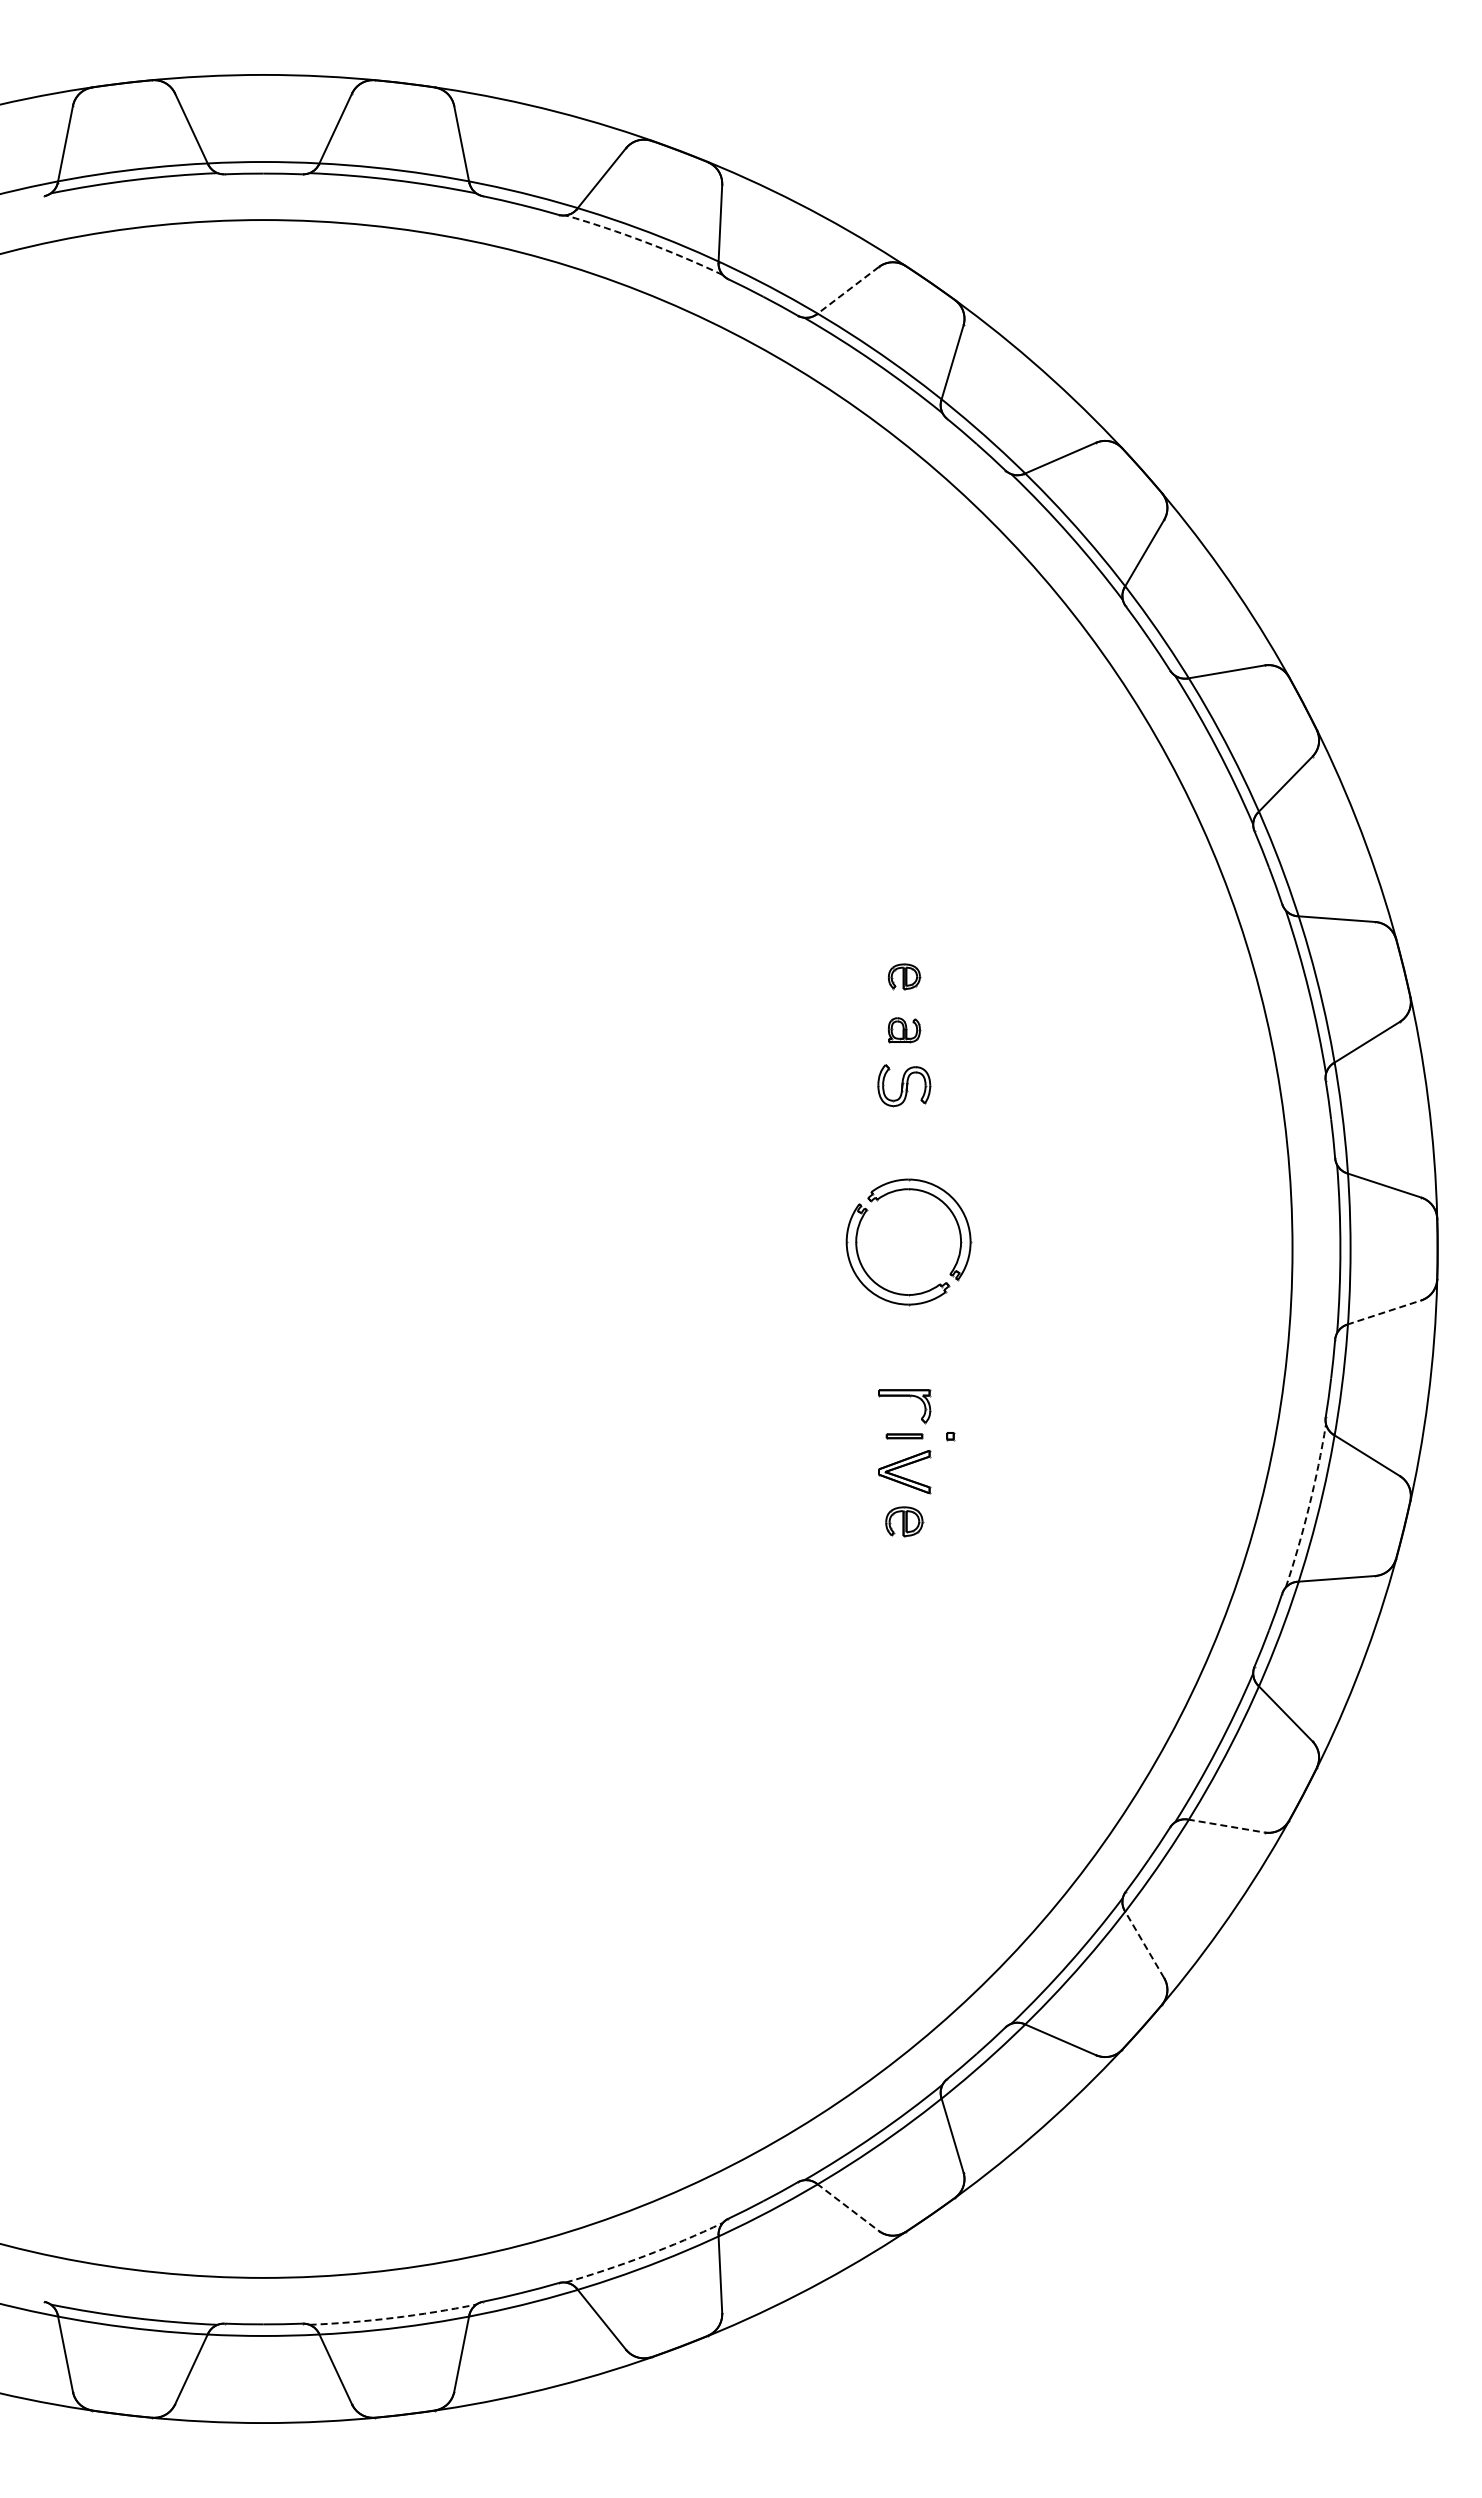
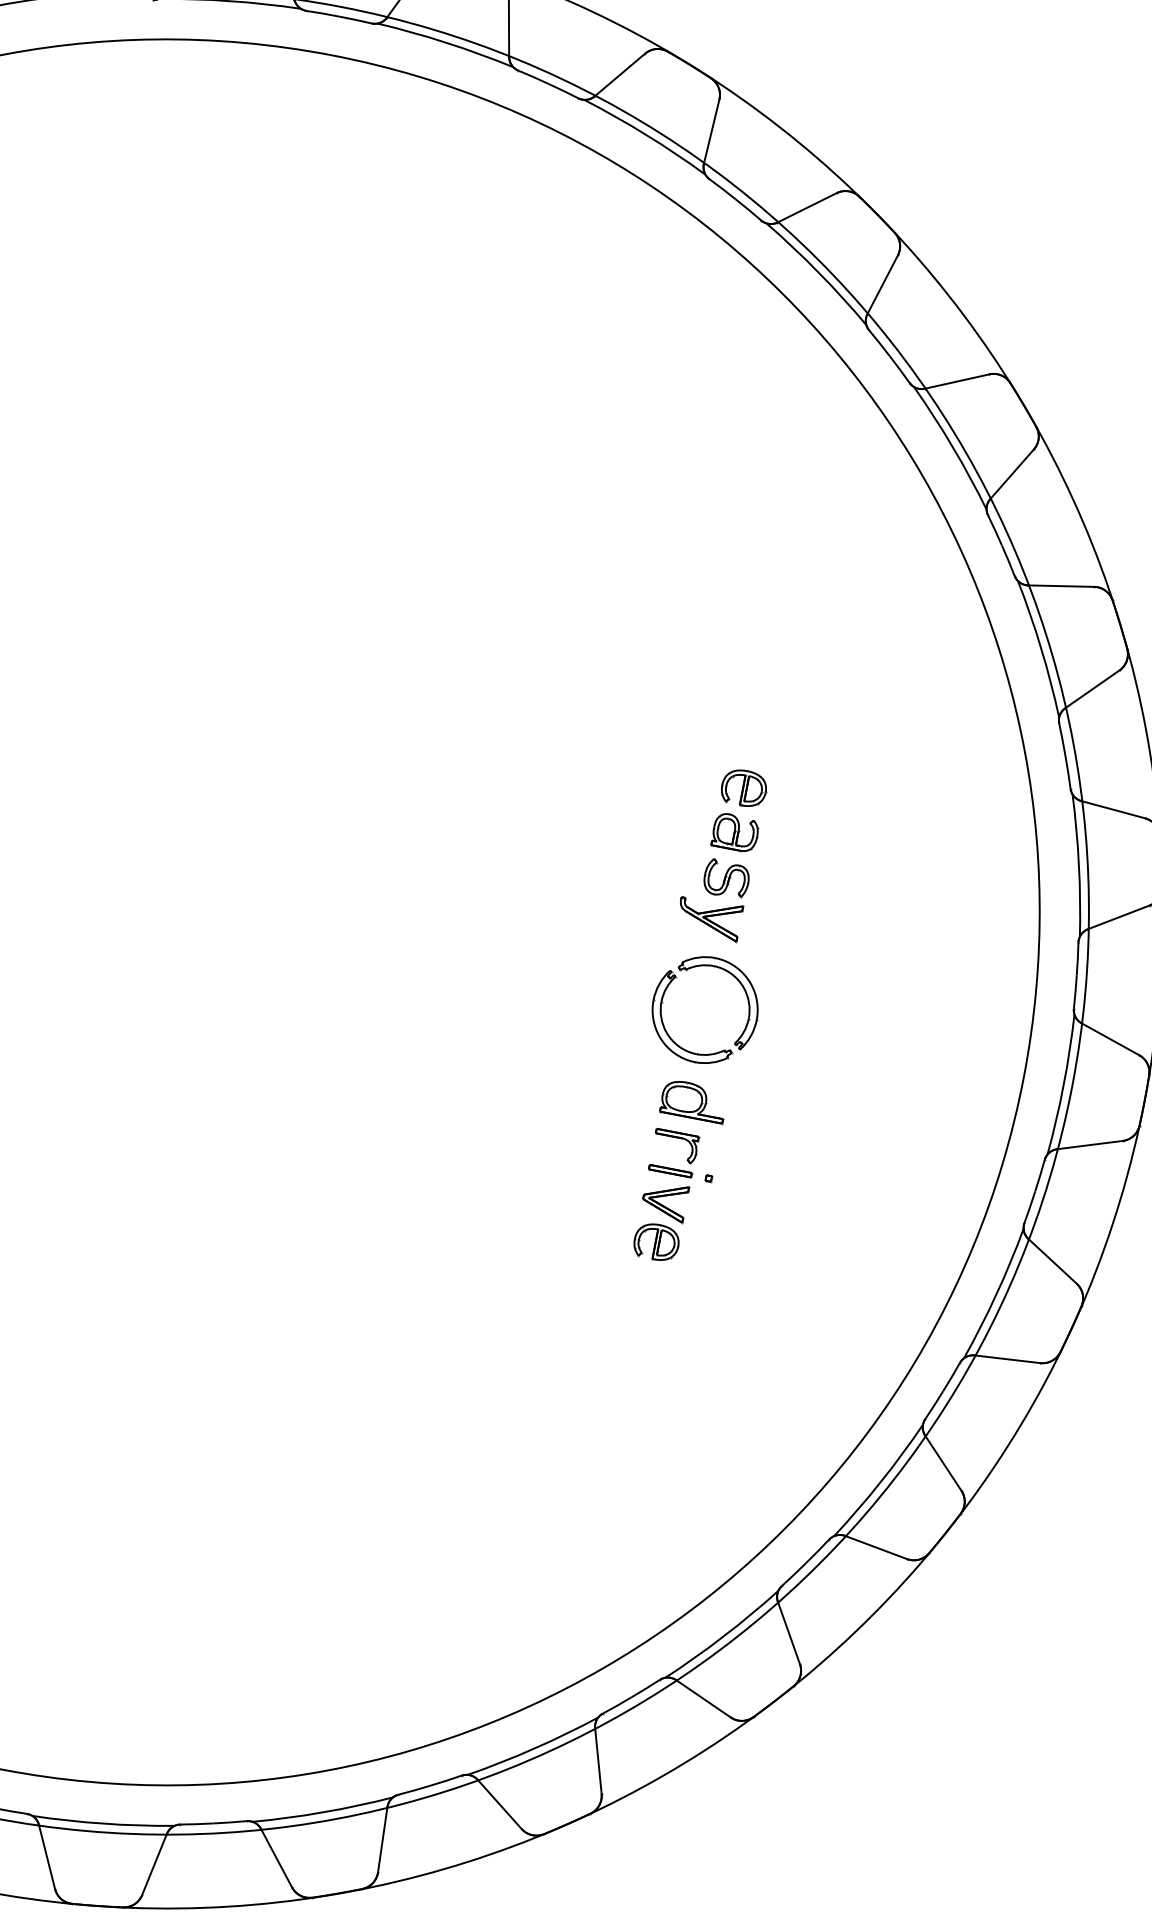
arc: (645, 242) -> (646, 135), dashed -> solid
line: (847, 290) -> (806, 207), dashed -> solid
part: (904, 976) -> (744, 788), size x1.67
part: (904, 1030) -> (735, 833), size x1.67
part: (893, 1134) -> (709, 918), added
line: (1384, 1312) -> (1090, 1145), dashed -> solid
part: (916, 1350) -> (694, 1101), added
part: (904, 1436) -> (670, 1171), size x1.43
arc: (1309, 1506) -> (996, 1294), dashed -> solid
part: (904, 1521) -> (656, 1242), size x1.43
line: (1226, 1826) -> (876, 1547), dashed -> solid
line: (1144, 1944) -> (788, 1633), dashed -> solid
line: (848, 2207) -> (500, 1804), dashed -> solid
arc: (645, 2255) -> (323, 1812), dashed -> solid
arc: (393, 2317) -> (103, 1823), dashed -> solid

